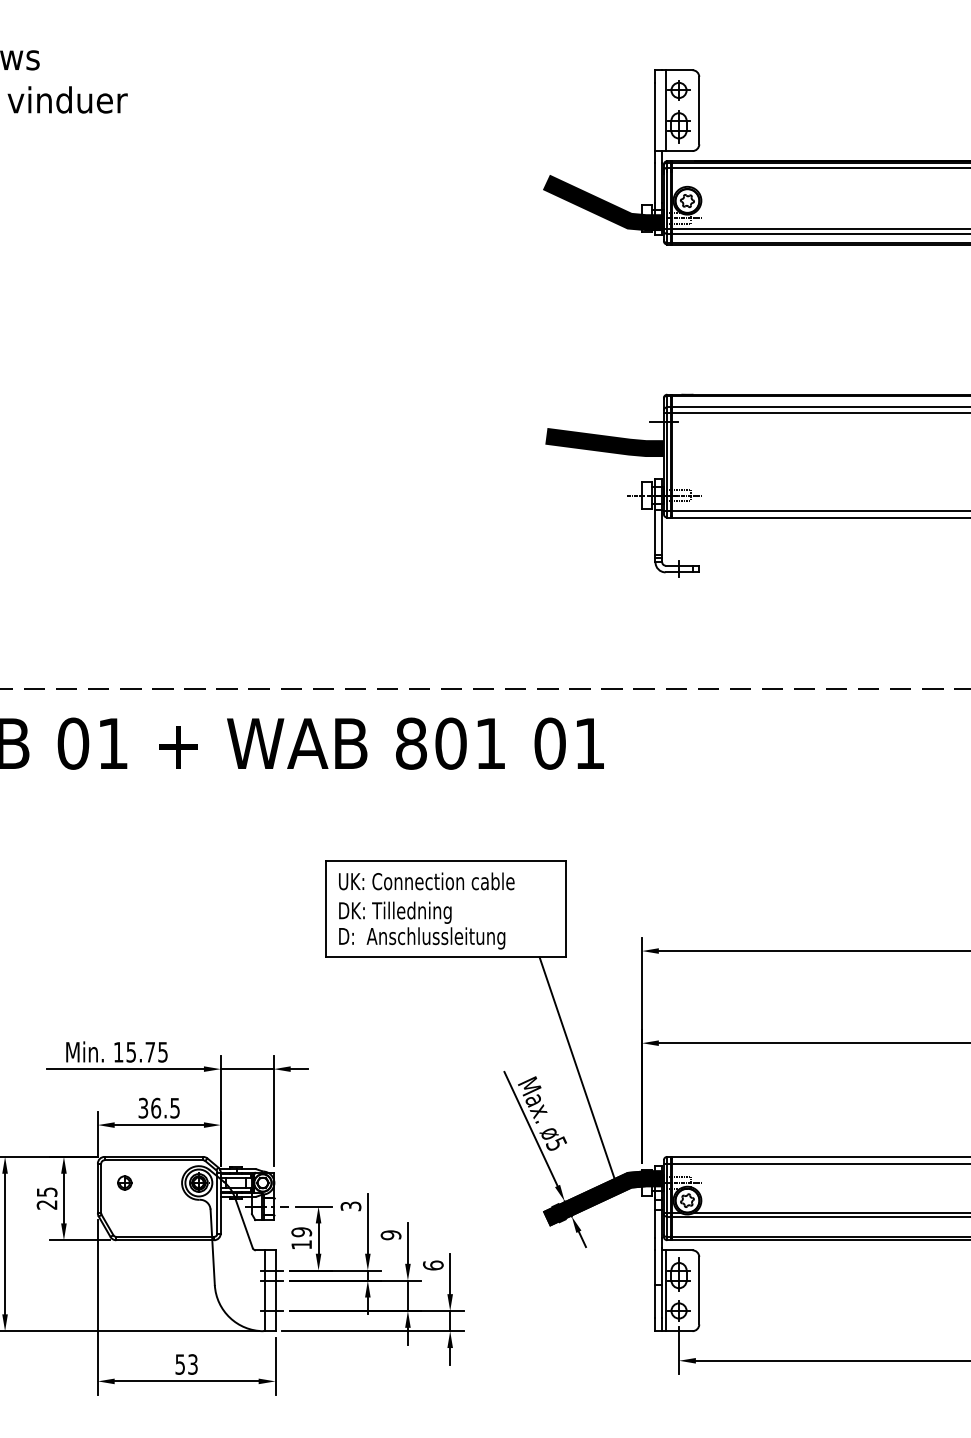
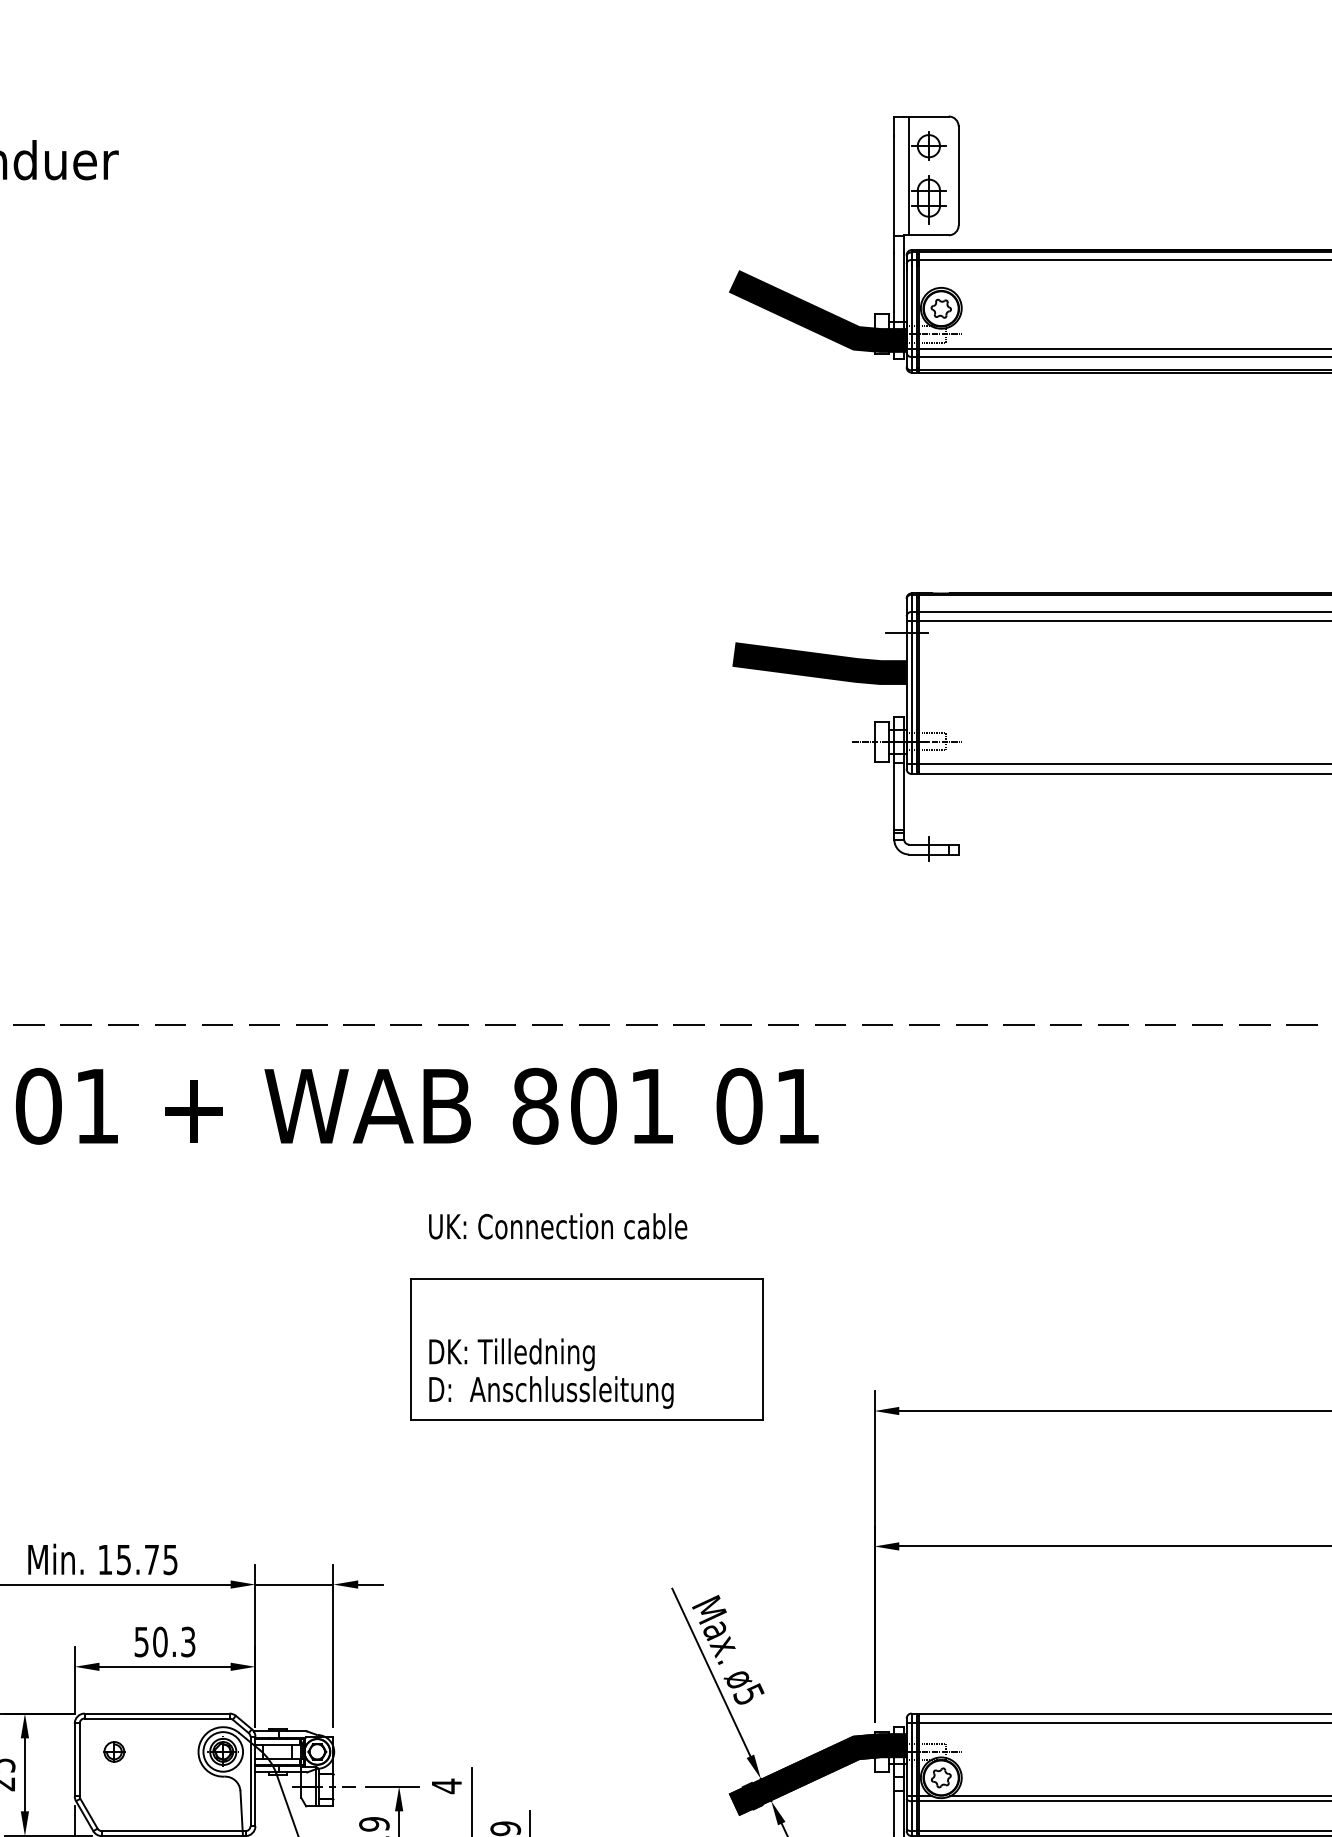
text: (426, 881) -> (557, 1226), moved
line: (578, 1071) -> (781, 1588), removed
text: (159, 1107) -> (165, 1640), 36.5 -> 50.3
text: (350, 1206) -> (446, 1786), 3 -> 4

